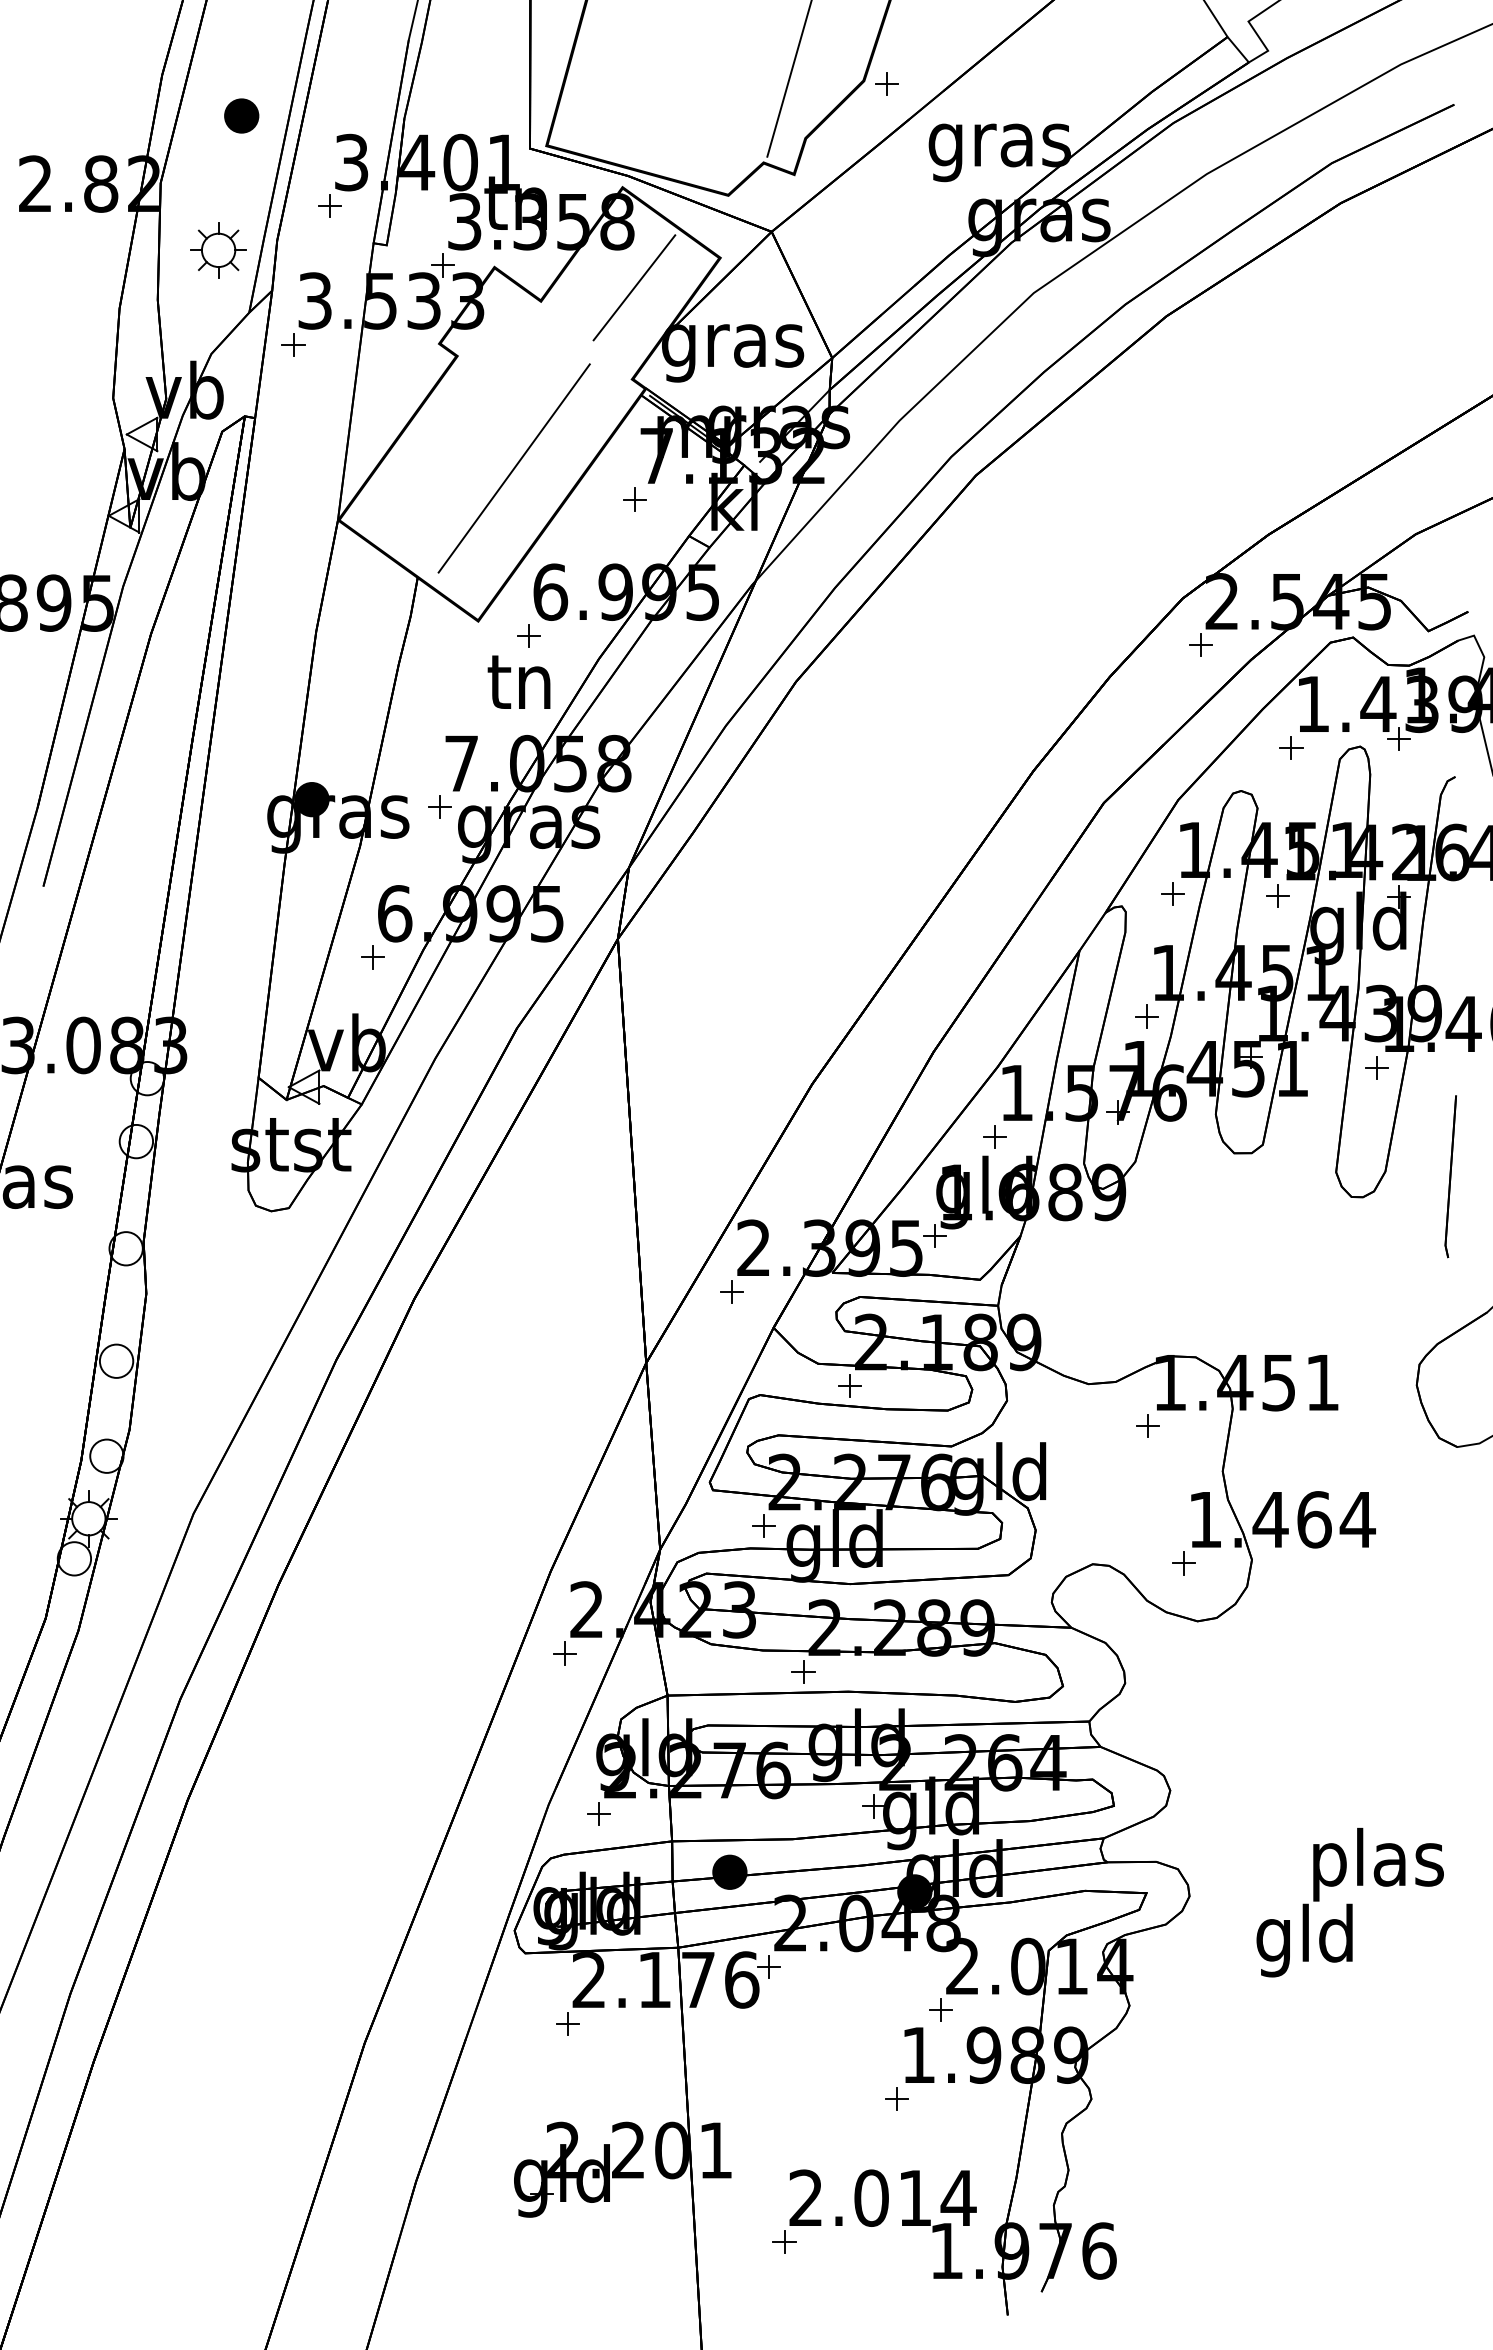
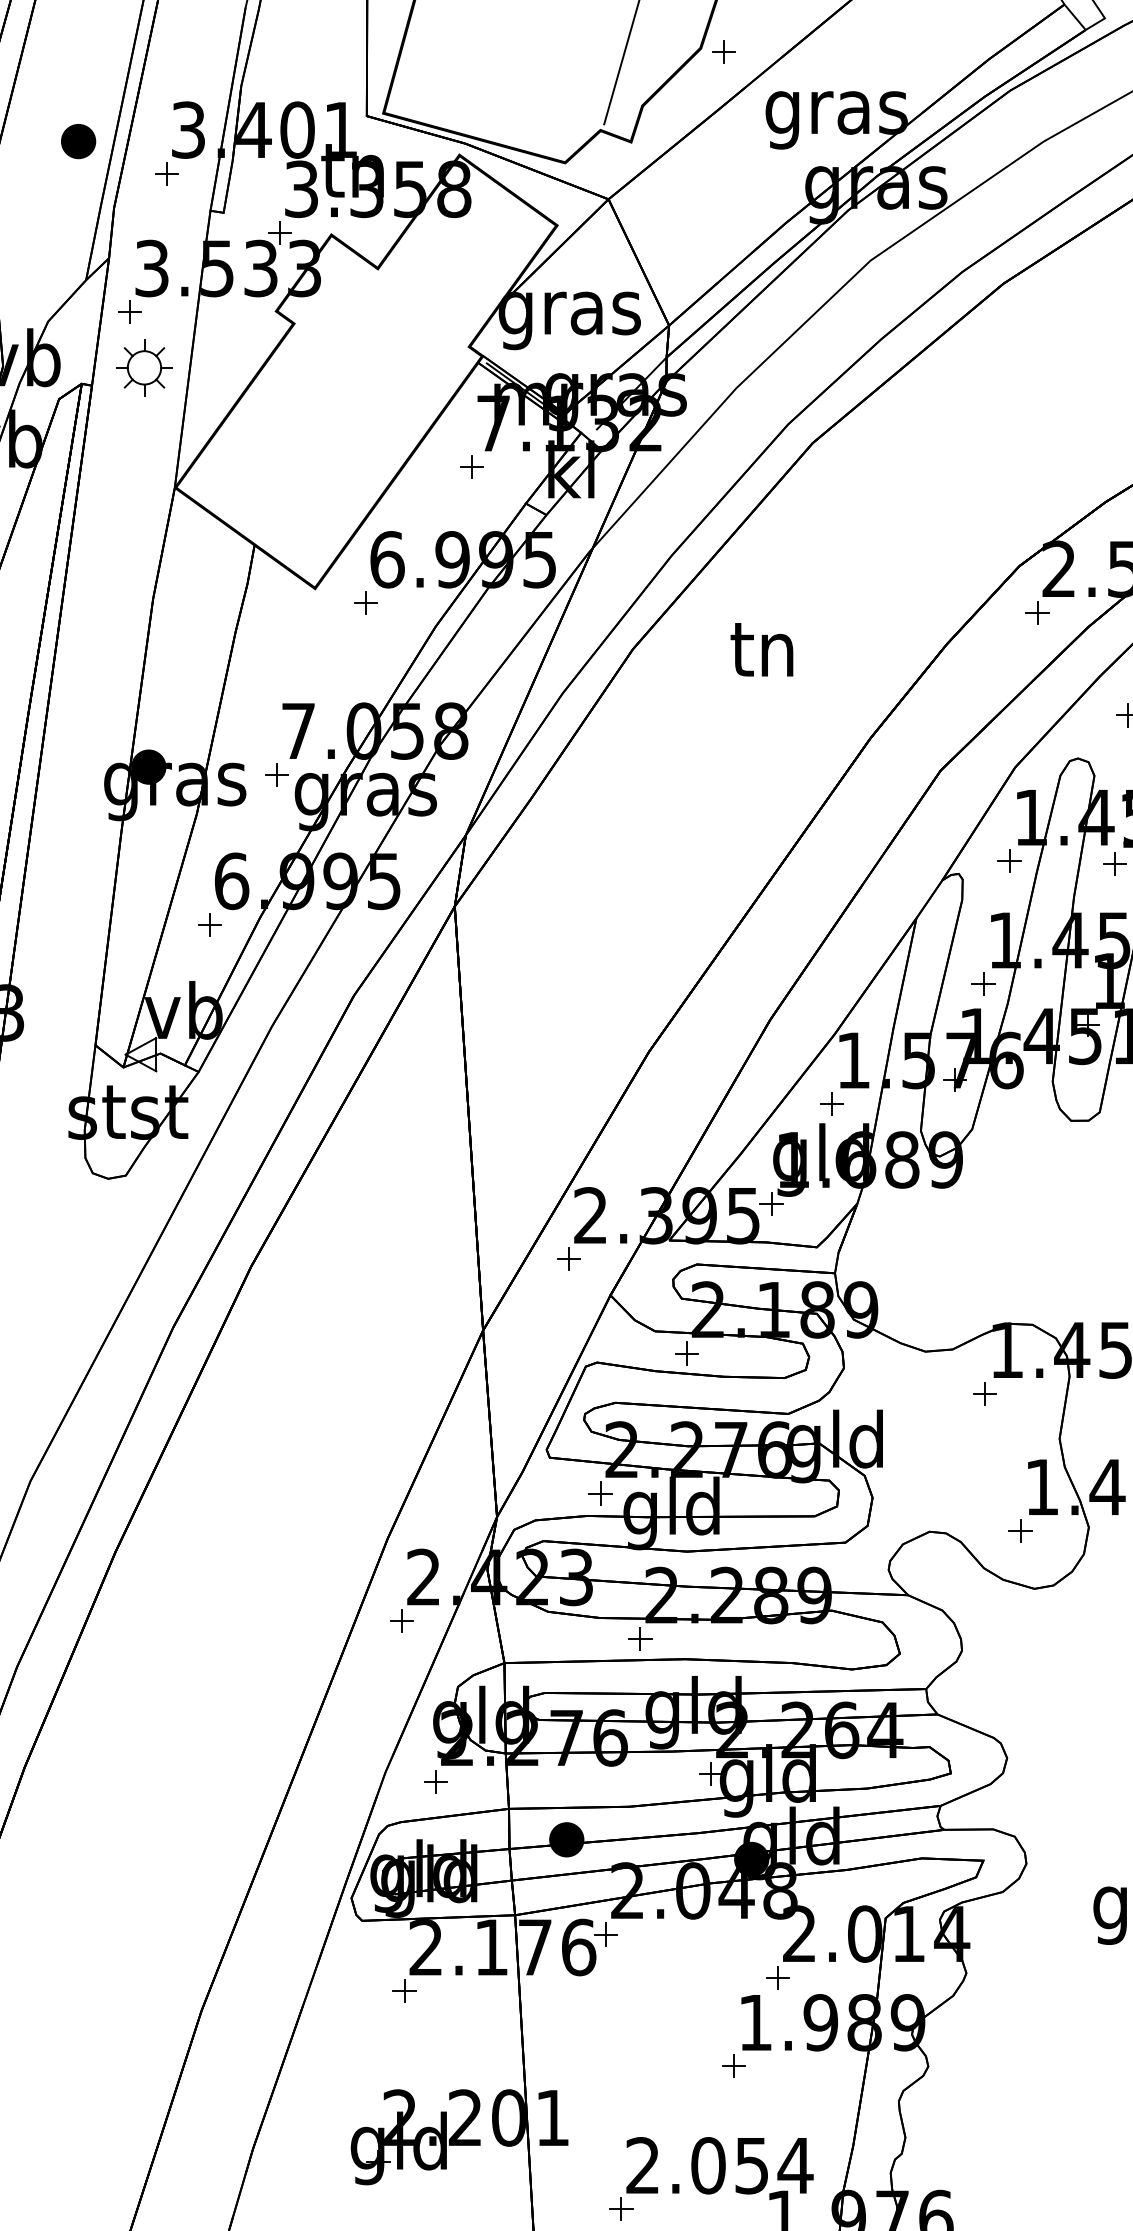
part: (241, 115) -> (78, 141), moved
part: (218, 250) -> (144, 368), moved
line: (634, 287) -> (471, 255), removed
line: (513, 468) -> (350, 436), removed
text: (518, 681) -> (761, 649), moved
text: (914, 2198) -> (751, 2166), 2.014 -> 2.054

